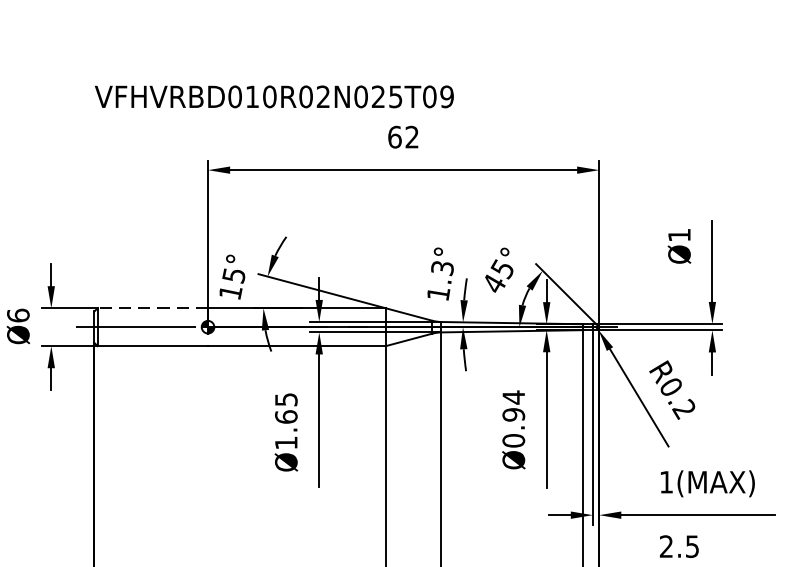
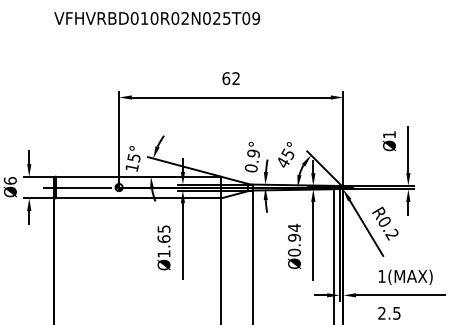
text: (274, 96) -> (157, 18), moved
text: (438, 280) -> (251, 160), 1.3° -> 0.9°
line: (152, 307) -> (87, 176), dashed -> solid

